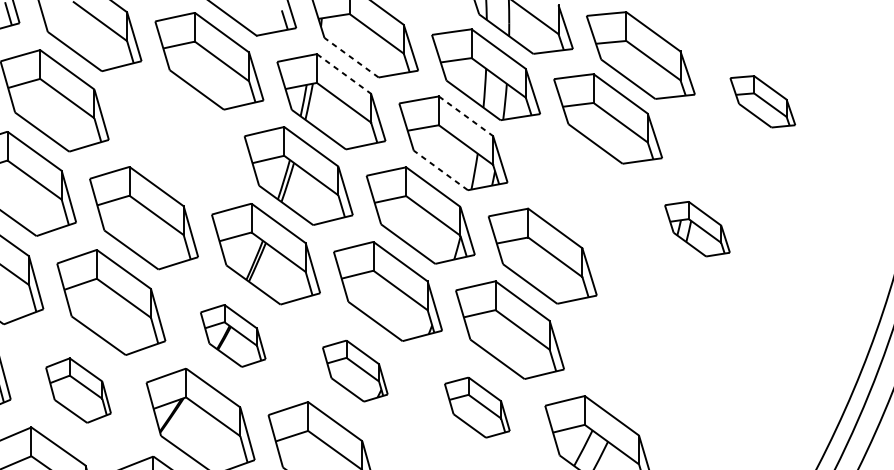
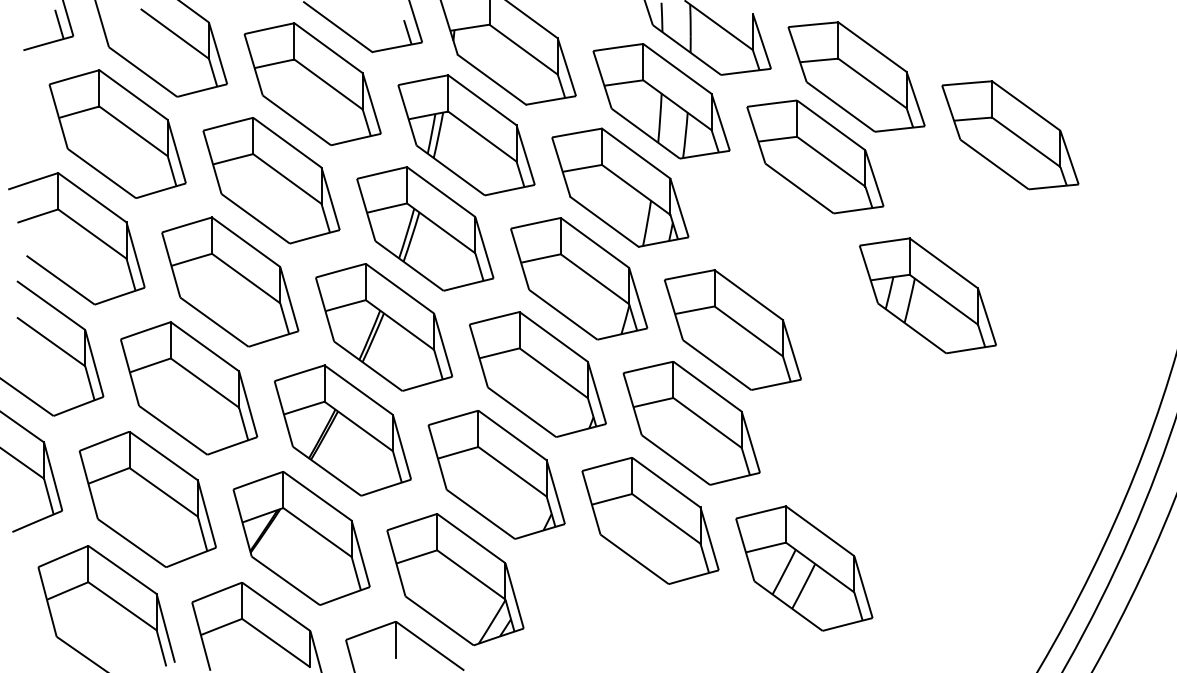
line: (351, 57) -> (491, 79), dashed -> solid
line: (344, 74) -> (482, 100), dashed -> solid
part: (762, 101) -> (1010, 135), size x1.67
line: (466, 116) -> (636, 153), dashed -> solid
part: (176, 137) -> (271, 180), added
line: (440, 170) -> (604, 221), dashed -> solid
part: (697, 228) -> (927, 295), size x1.67
part: (233, 335) -> (342, 430), size x1.67
part: (355, 370) -> (496, 474), size x1.67
part: (78, 390) -> (147, 499), size x1.67
part: (477, 407) -> (650, 520), size x1.67

